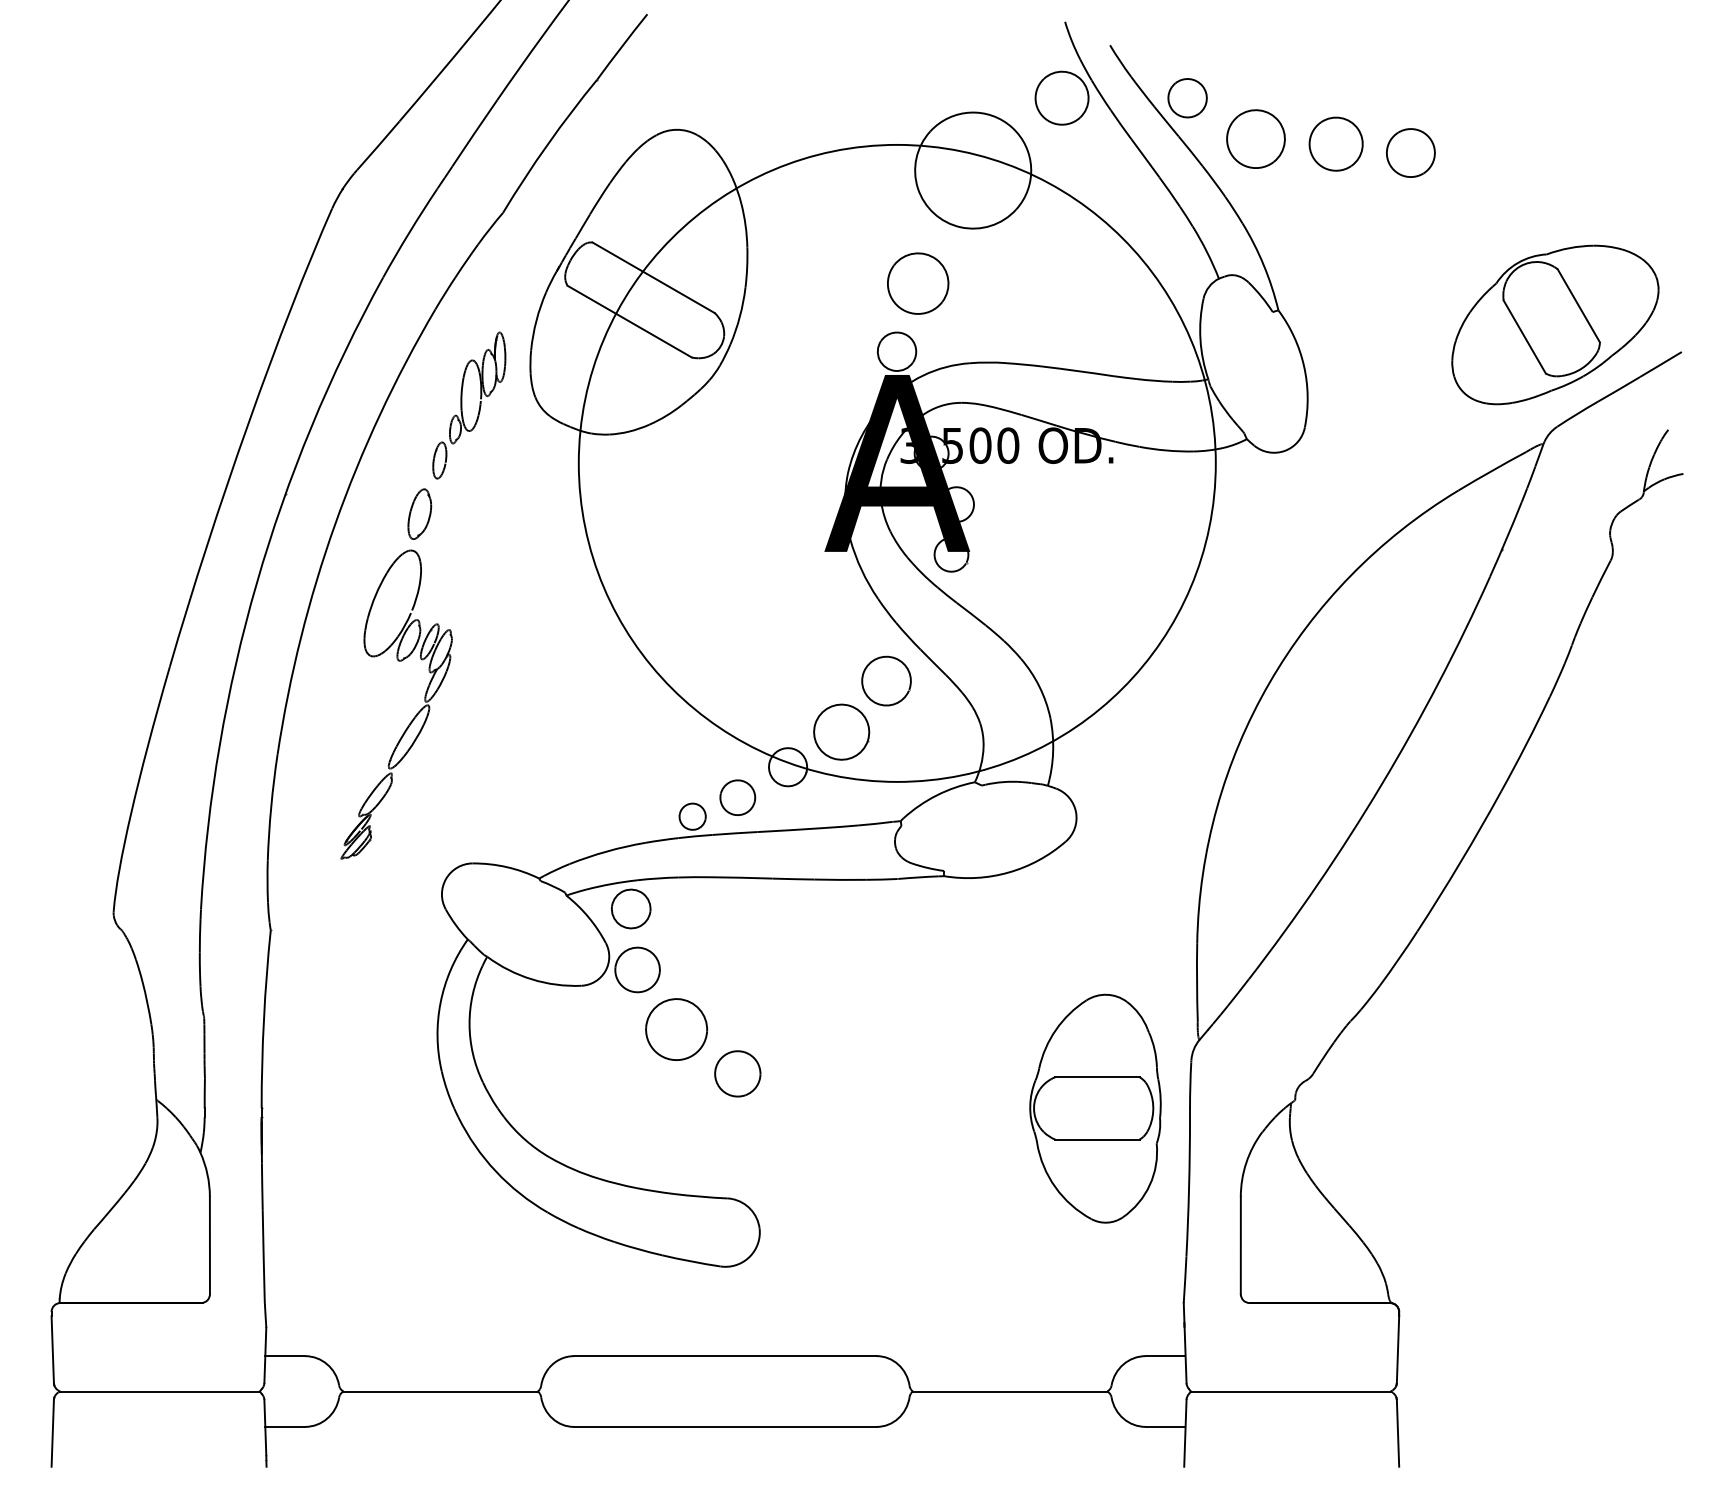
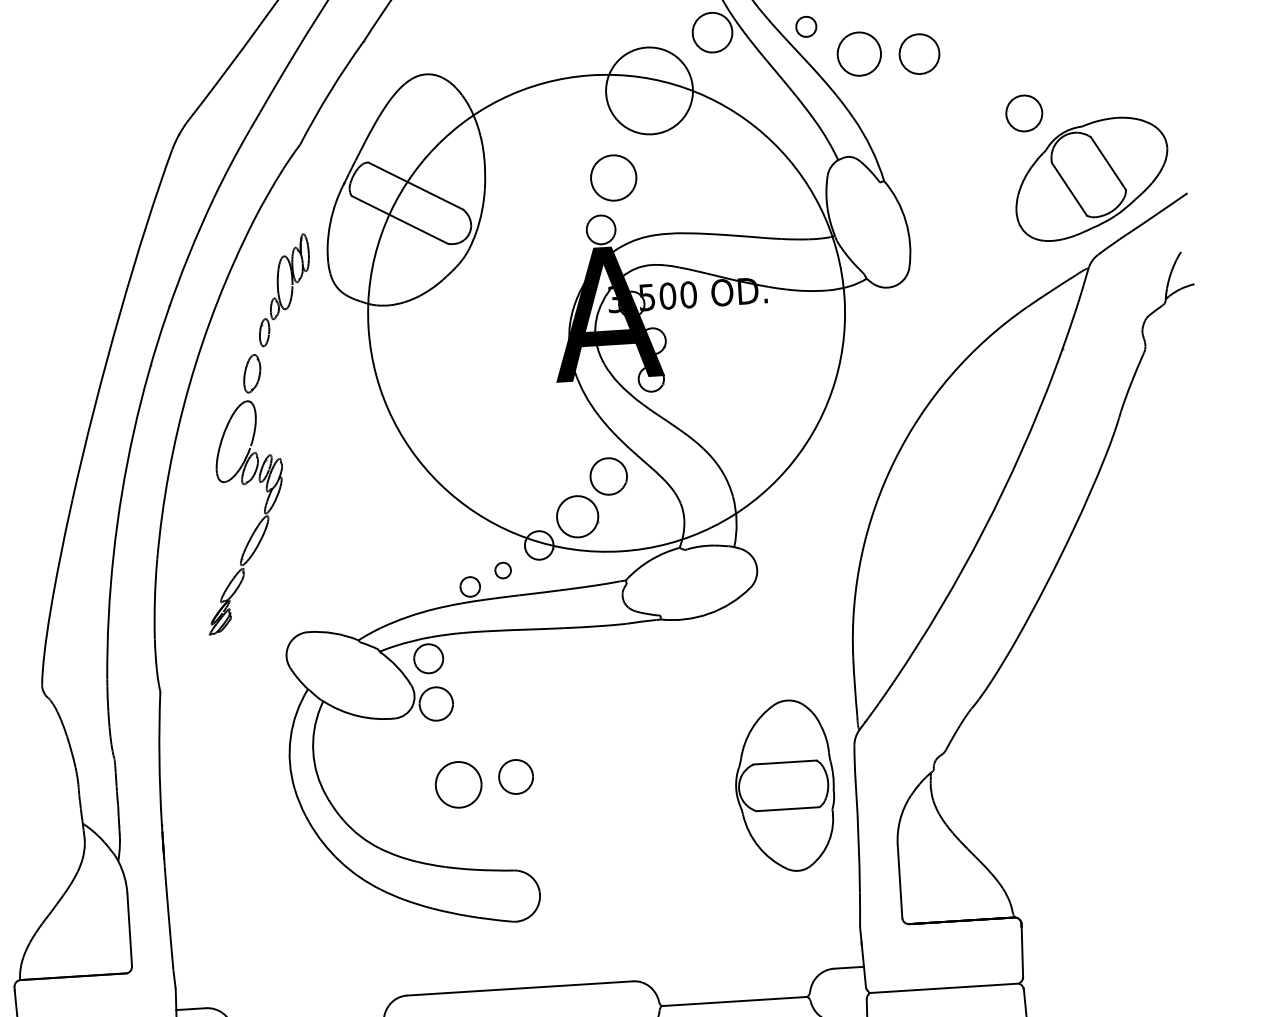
part: (1187, 98) -> (806, 27), size x0.7
part: (1410, 152) -> (1023, 113), moved
part: (737, 797) -> (502, 570), size x0.6
part: (676, 1029) -> (458, 784), moved

